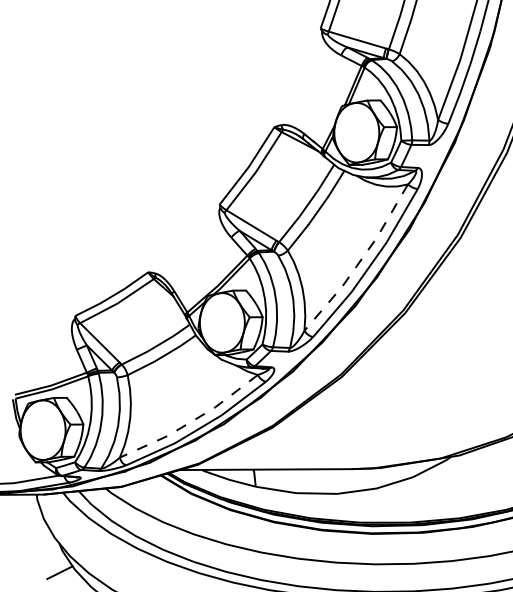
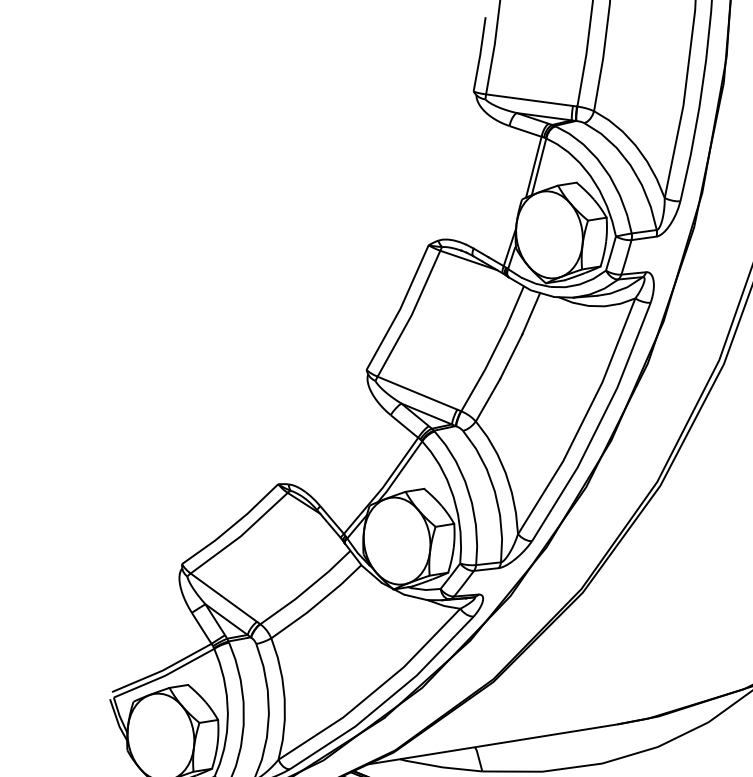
line: (360, 261) -> (583, 420), dashed -> solid
line: (191, 421) -> (374, 691), dashed -> solid

